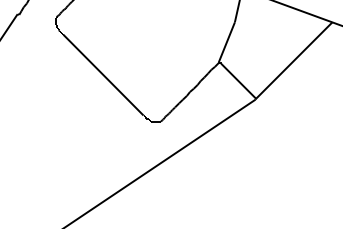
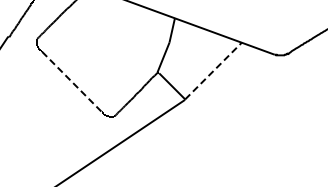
line: (294, 59) -> (213, 70), solid -> dashed
line: (104, 75) -> (72, 82), solid -> dashed

